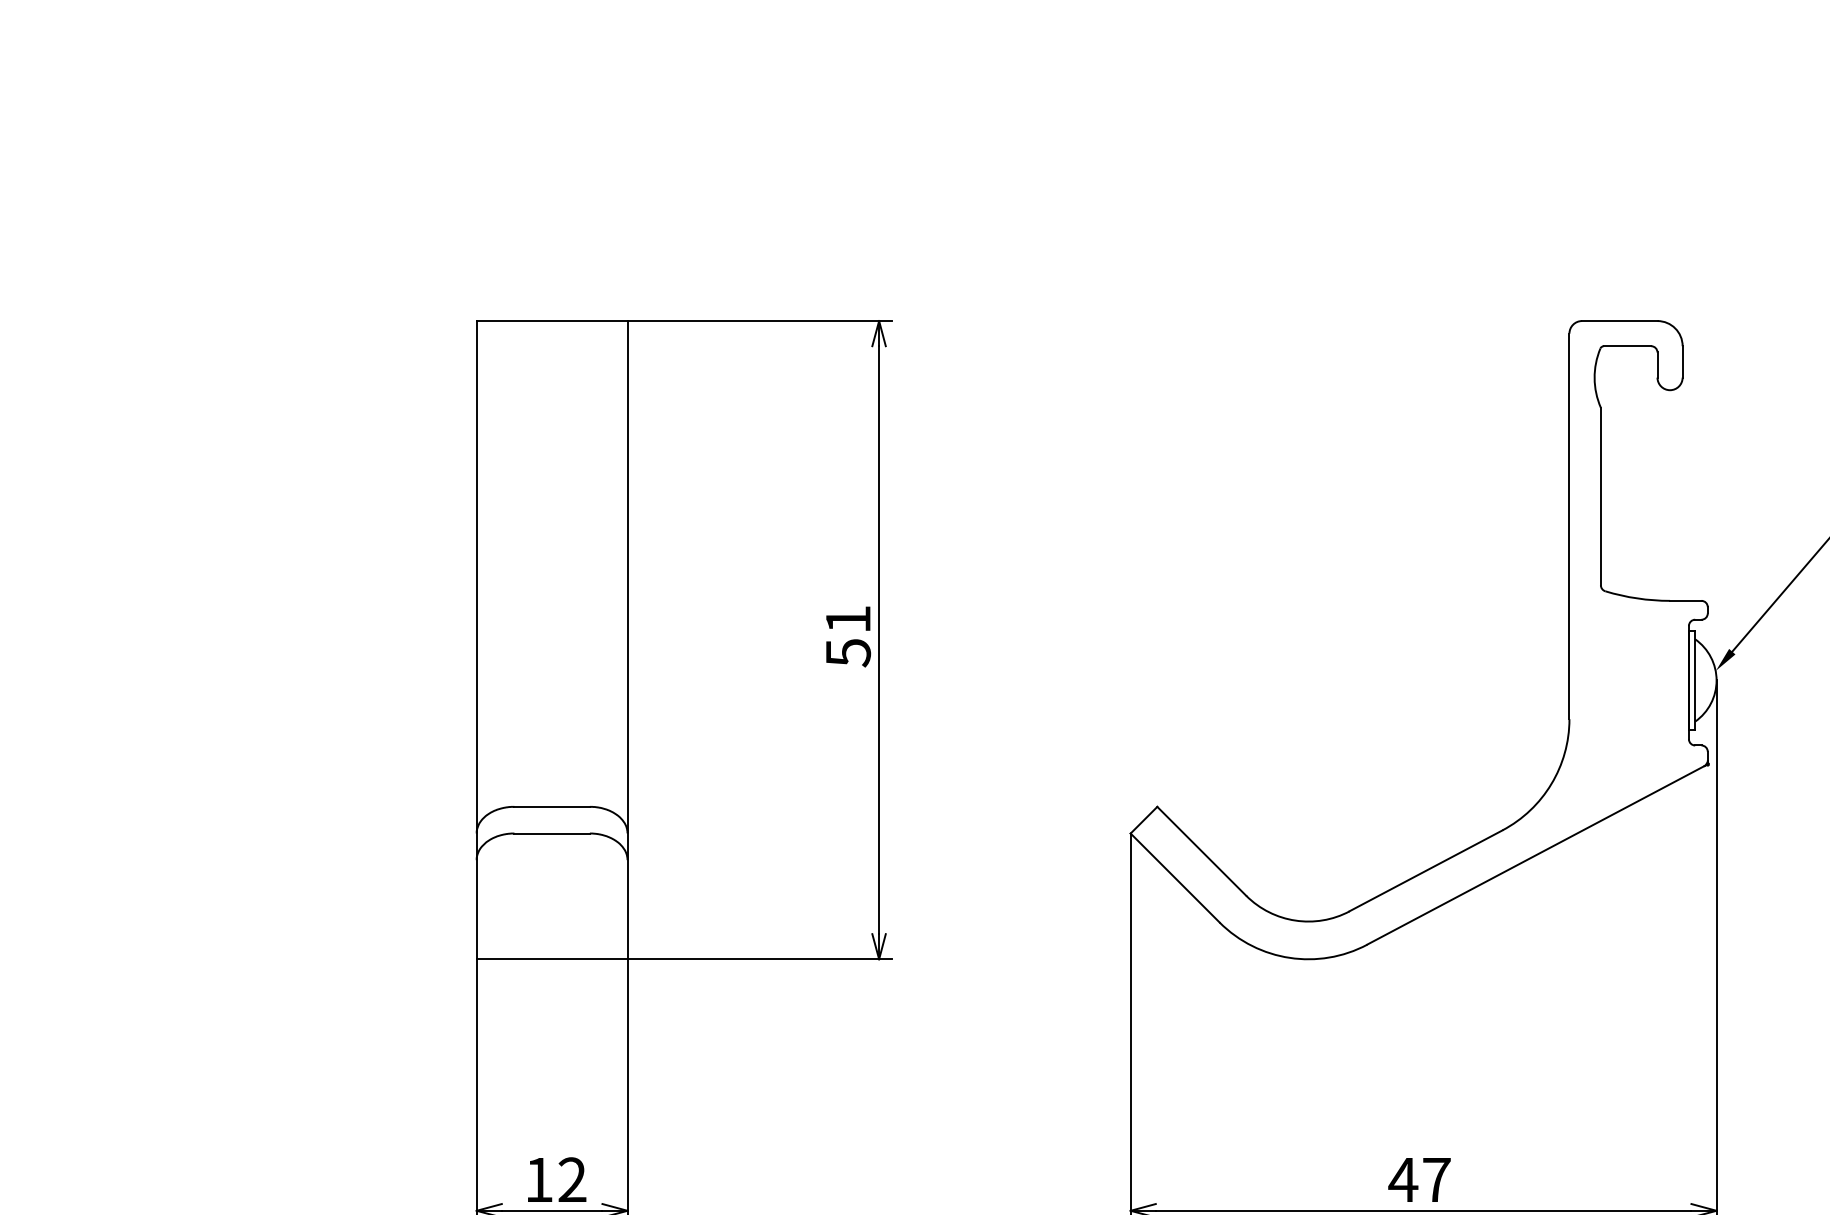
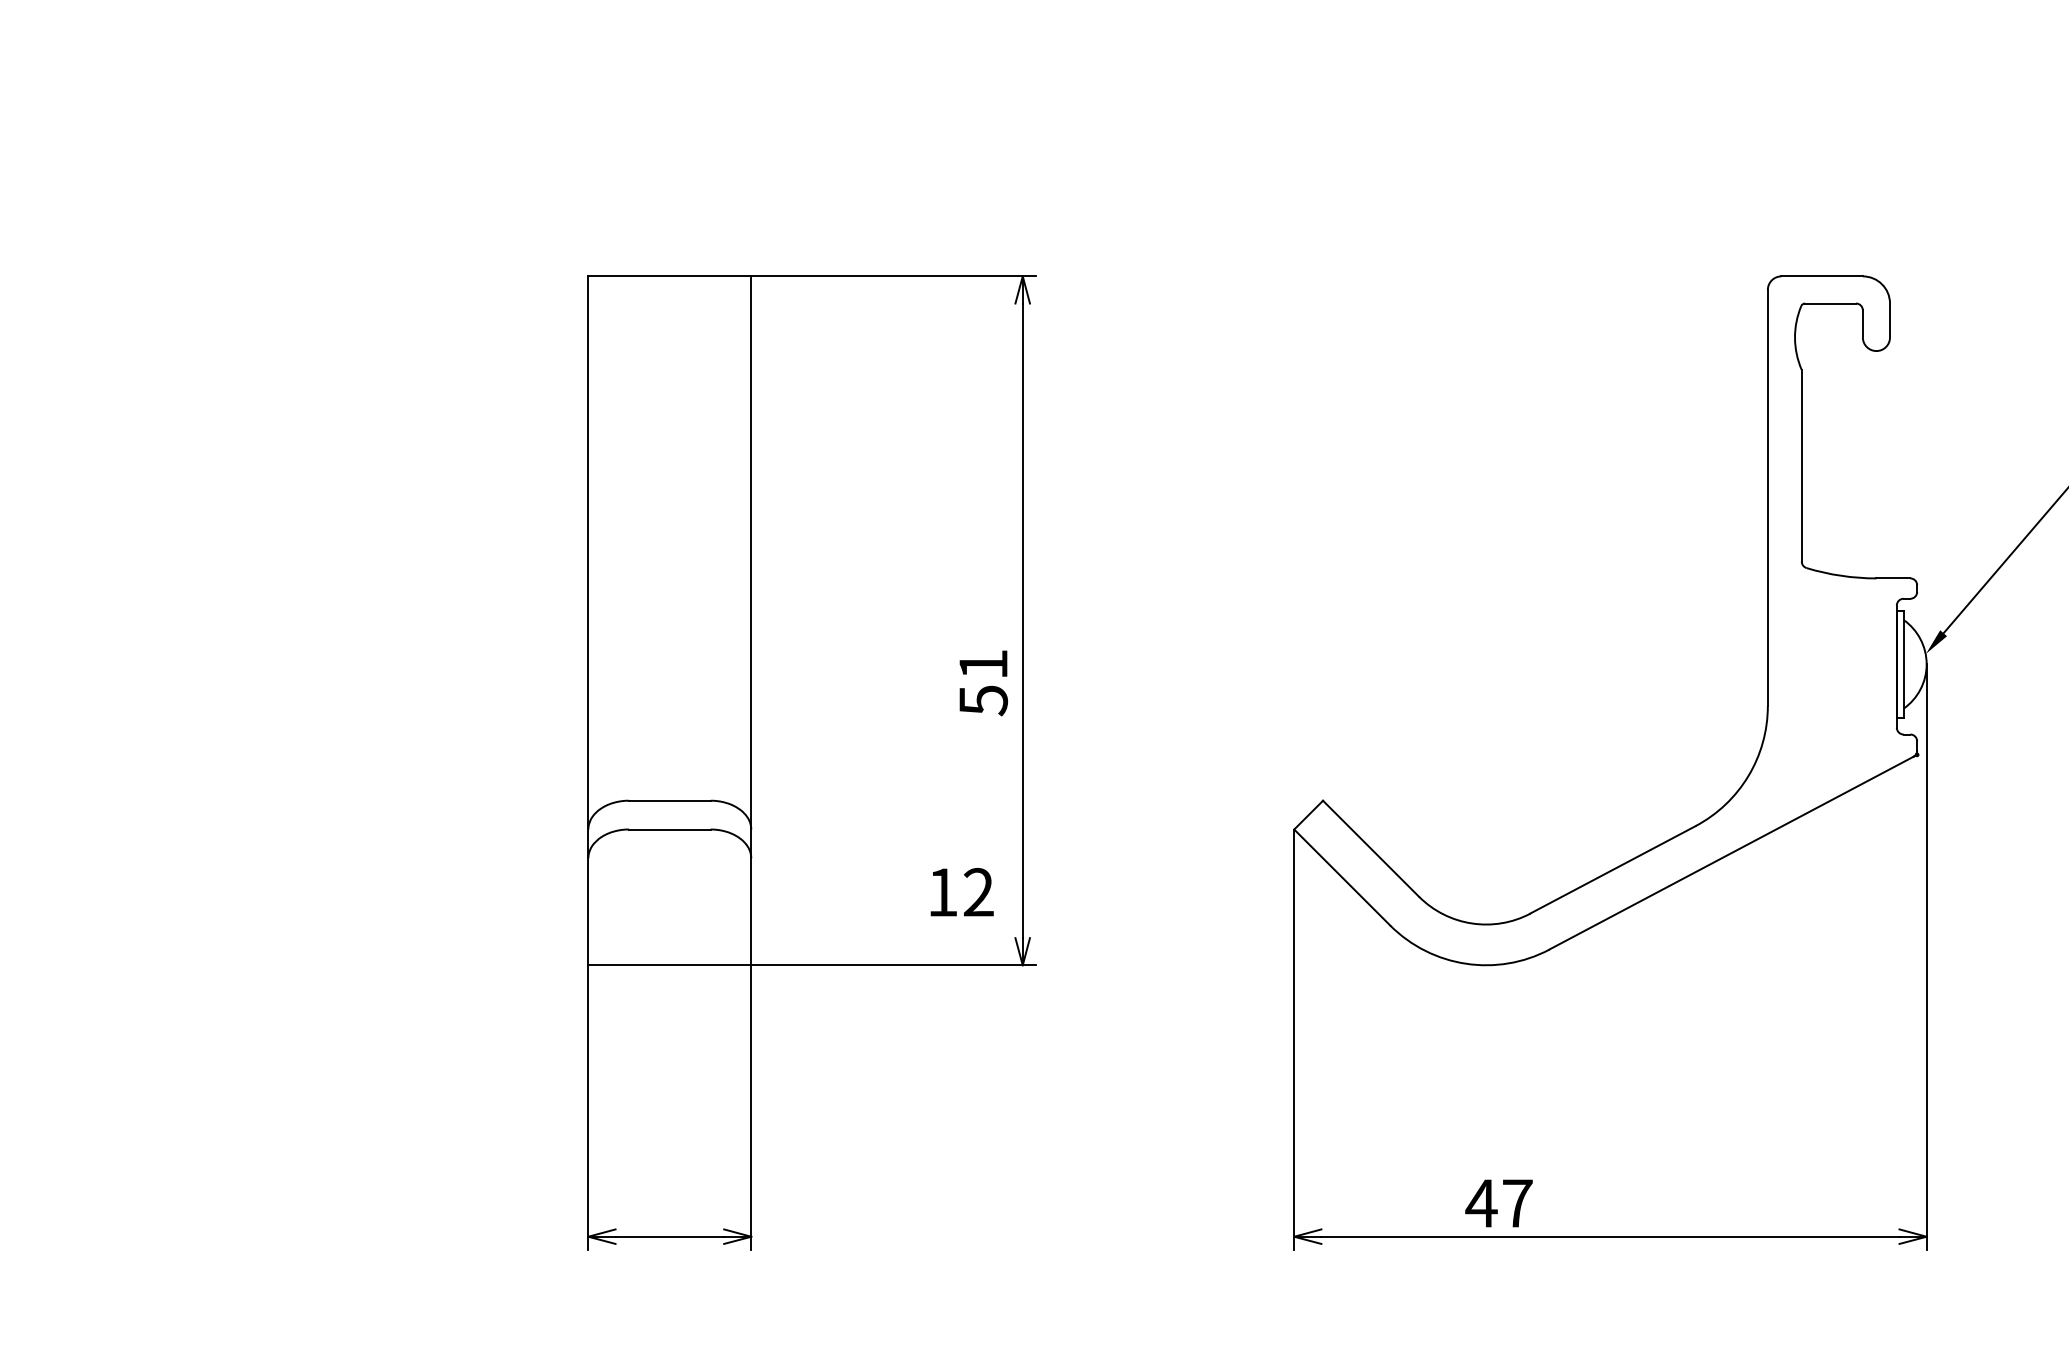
text: (848, 637) -> (983, 683), moved
text: (556, 1180) -> (961, 892), moved
text: (1419, 1180) -> (1498, 1203), moved

